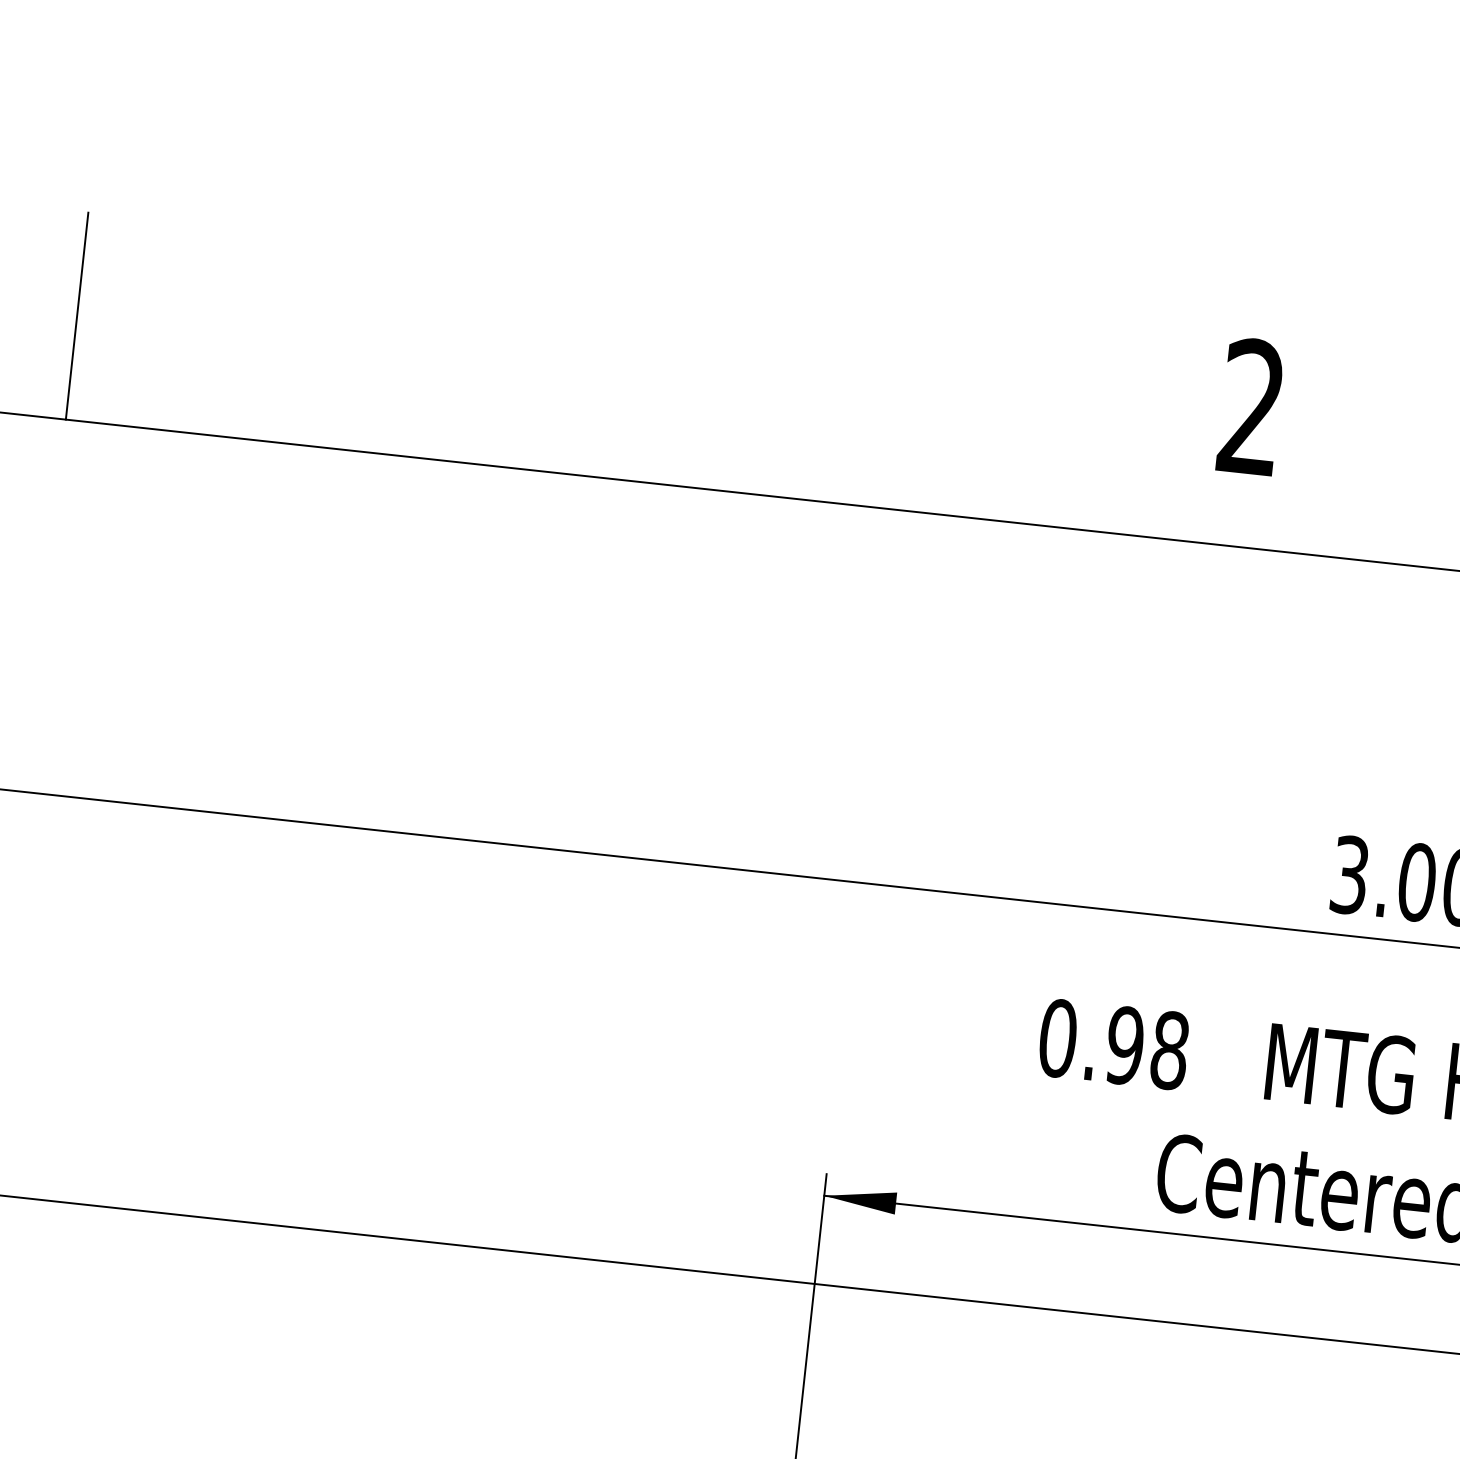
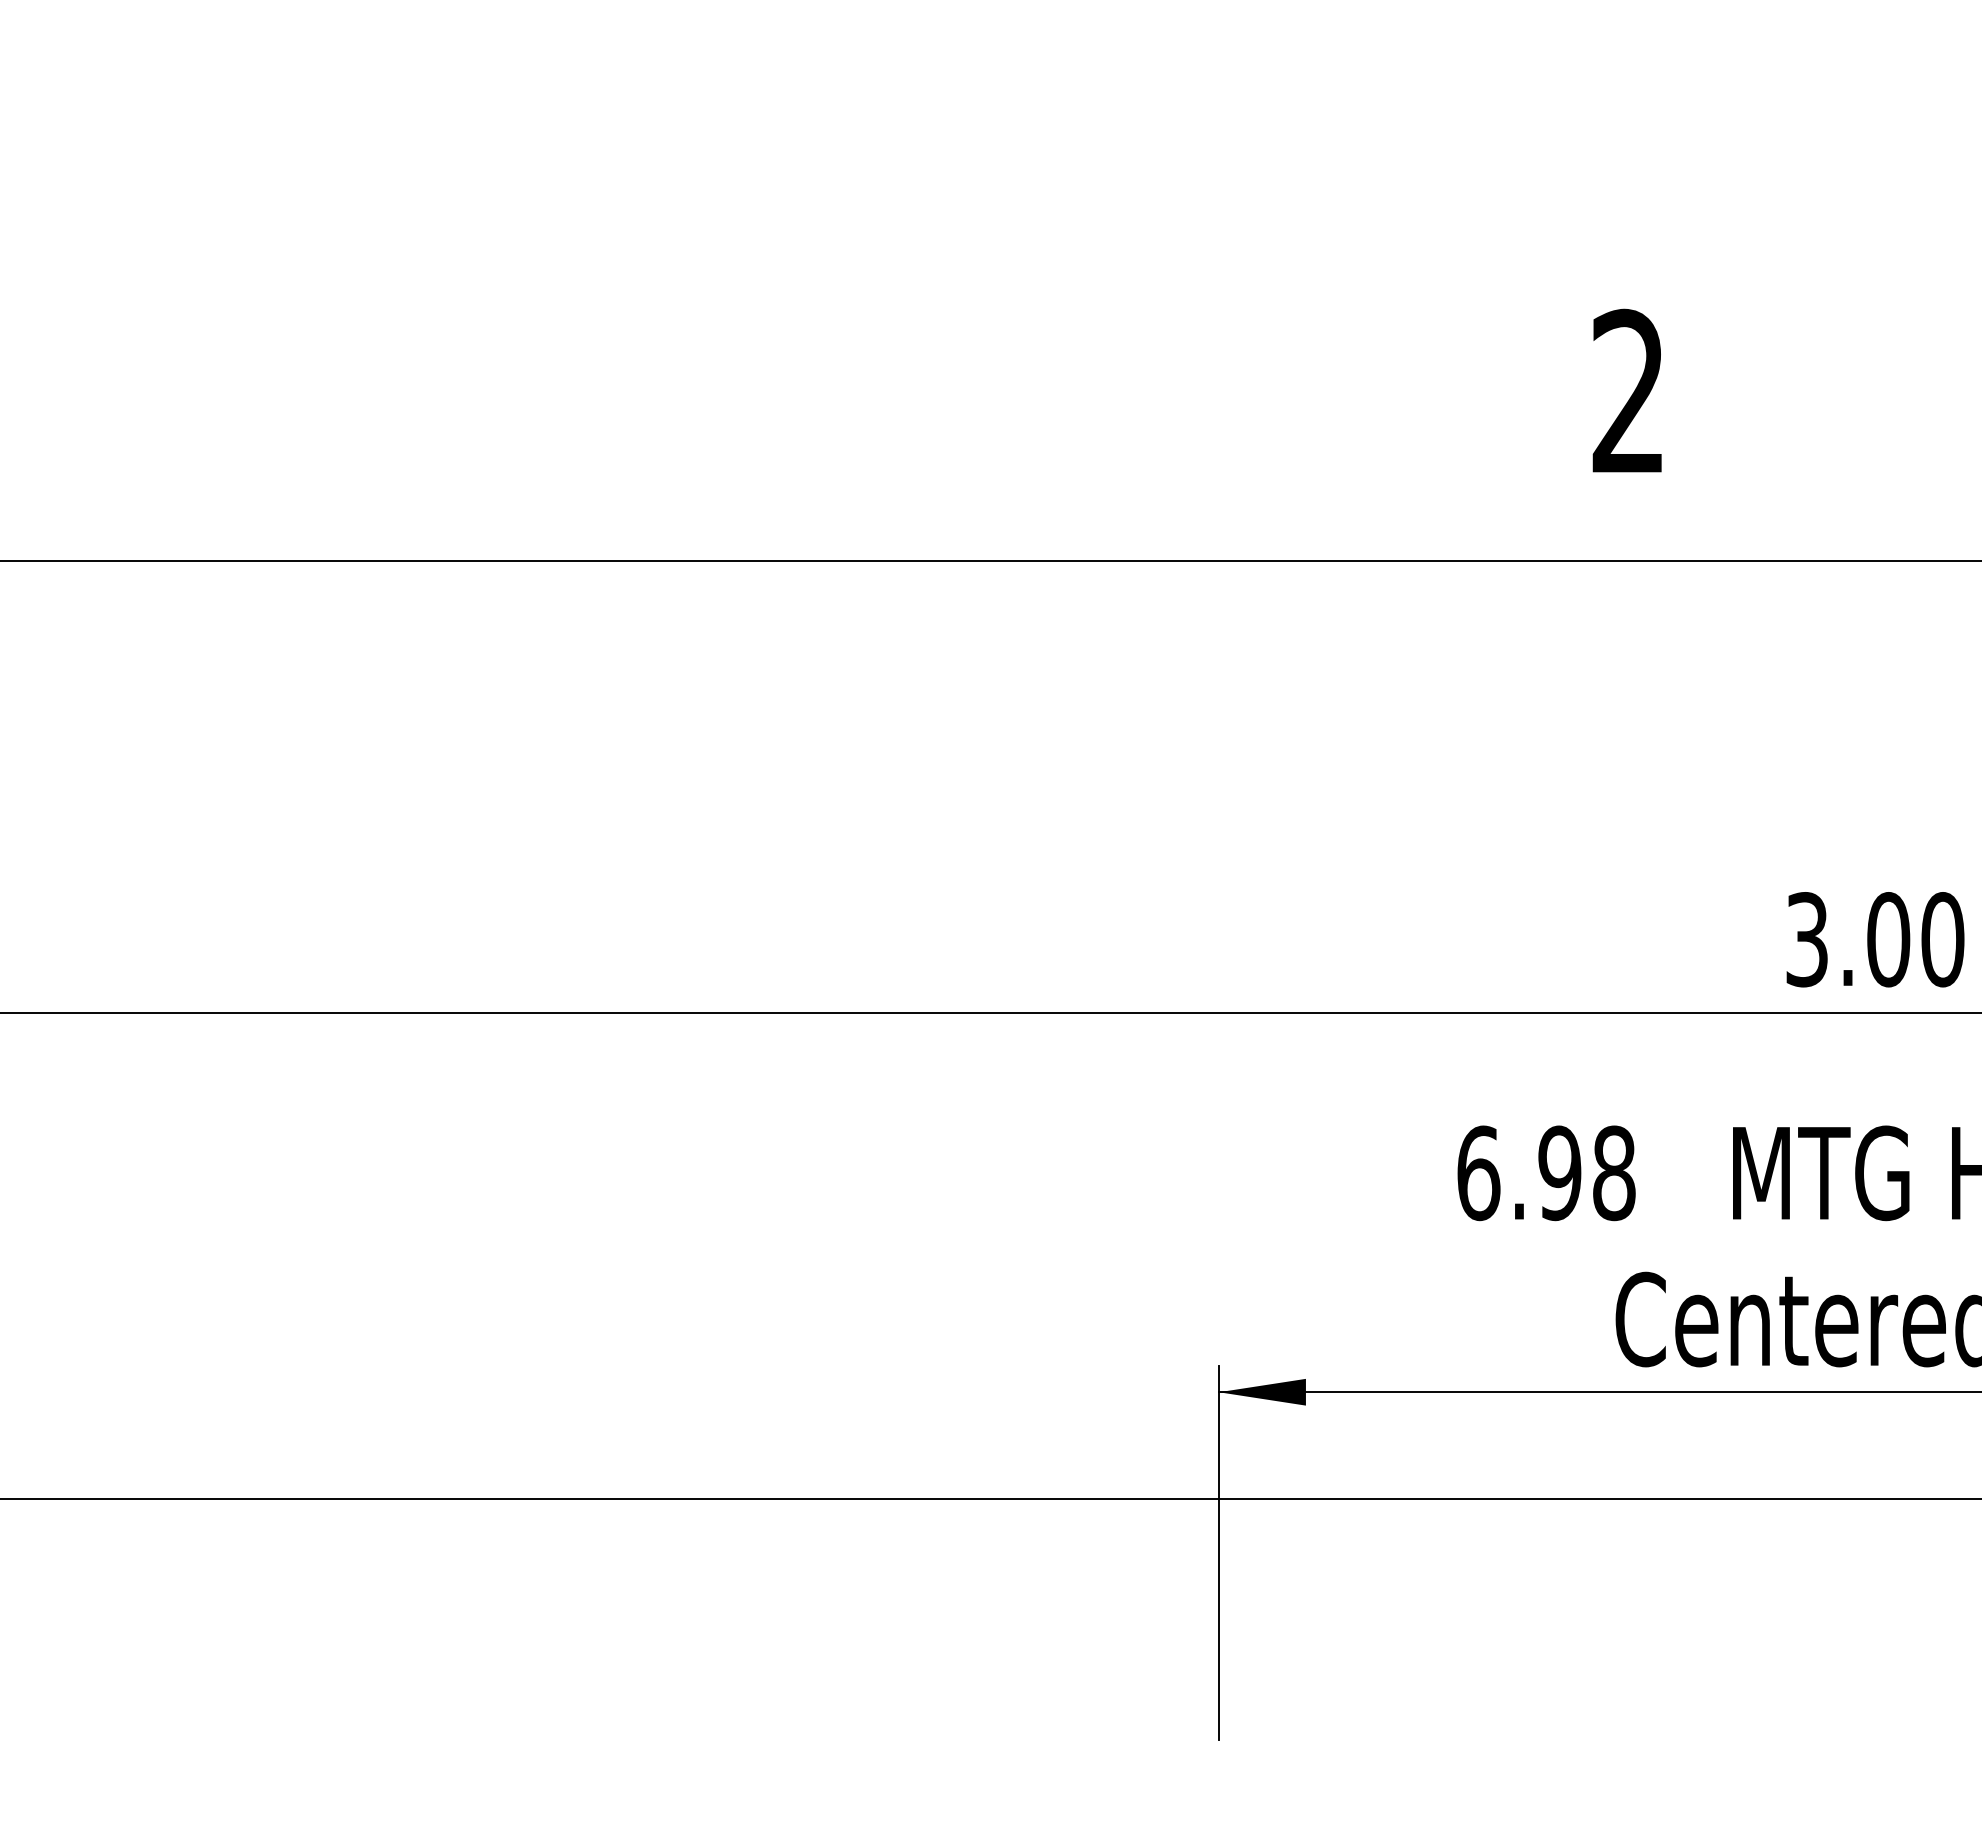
line: (77, 316) -> (209, 435), removed
text: (1058, 1037) -> (1478, 1172), 0.98 -> 6.98

